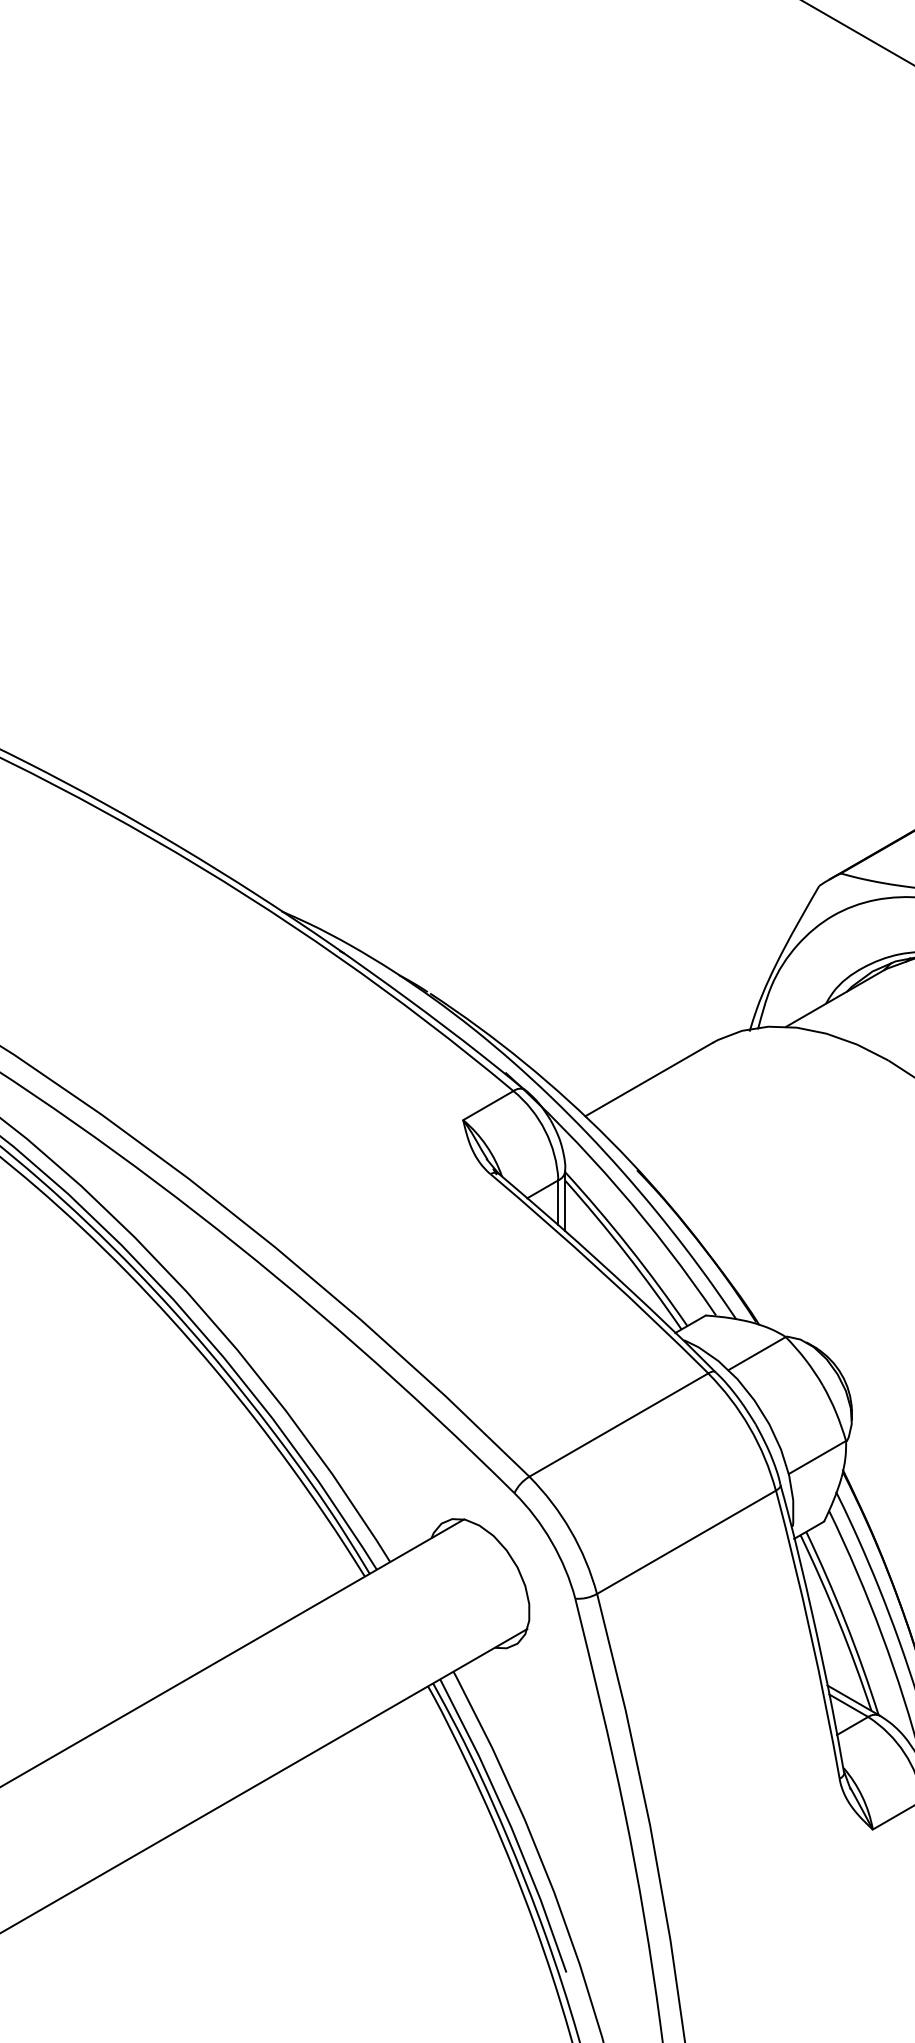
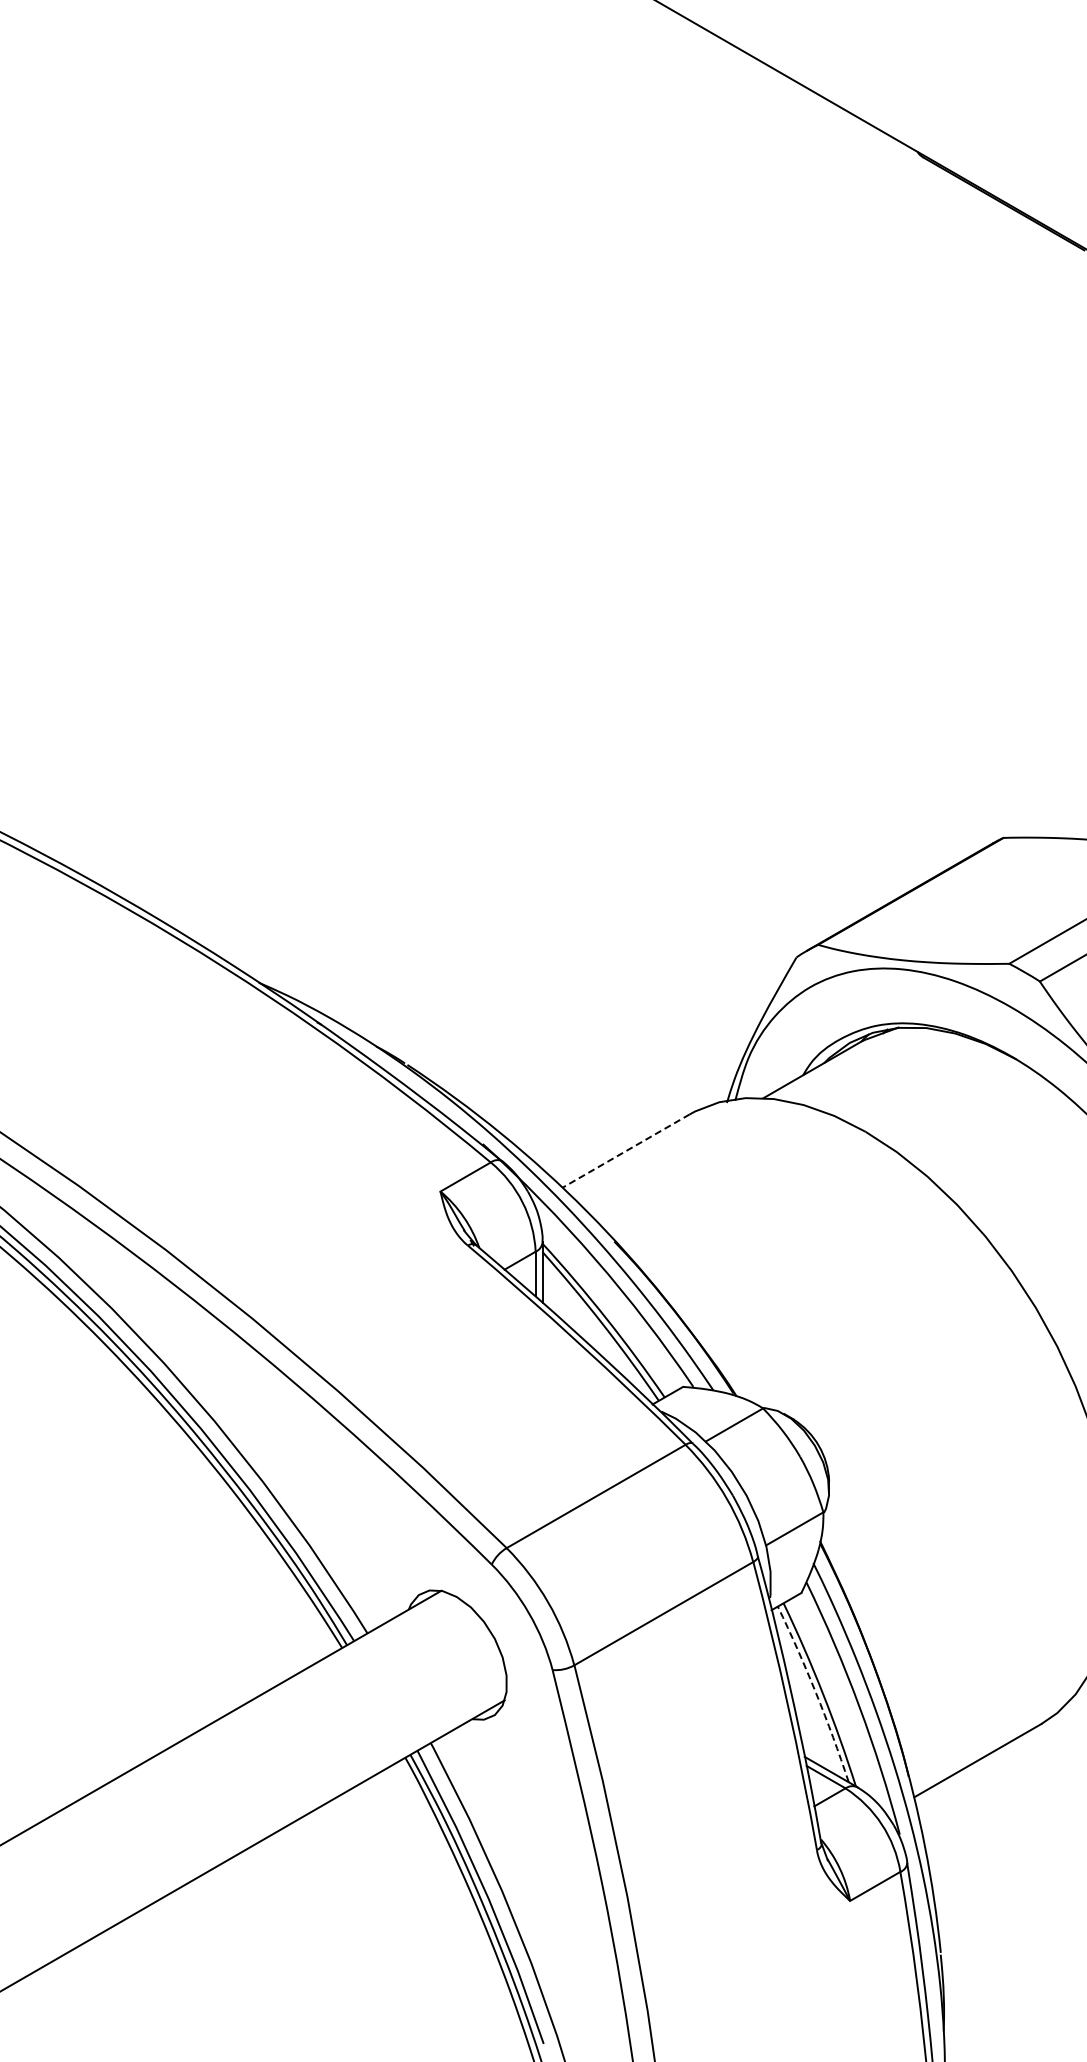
line: (648, 1080) -> (625, 1151), solid -> dashed
arc: (839, 1622) -> (816, 1693), solid -> dashed

